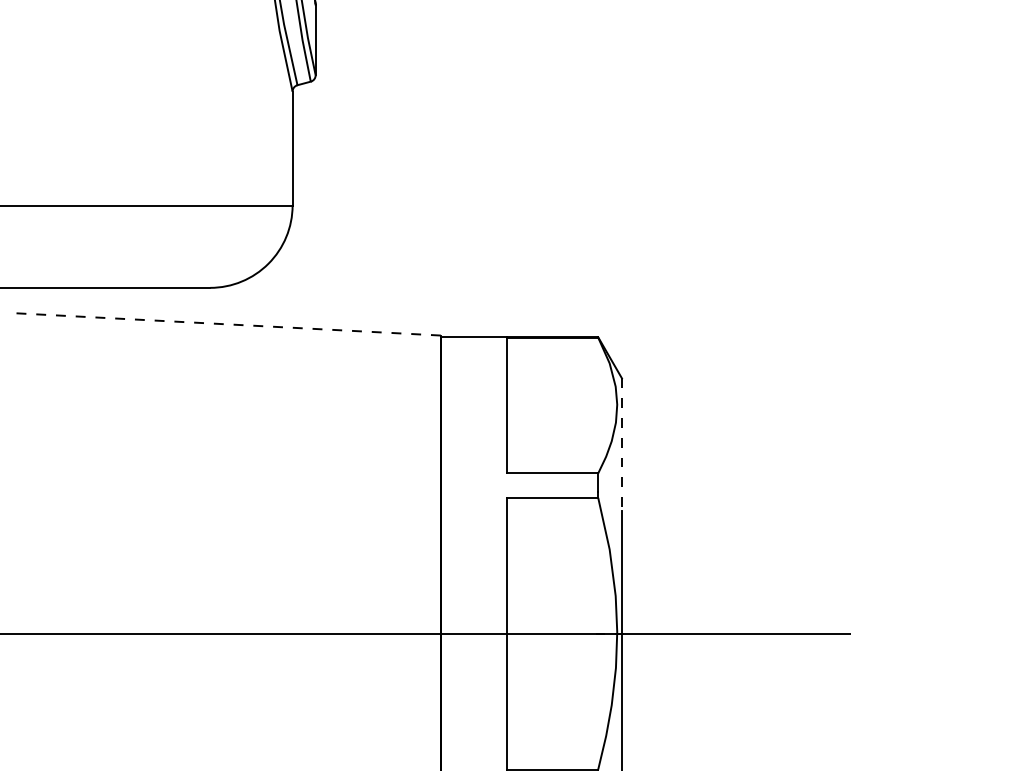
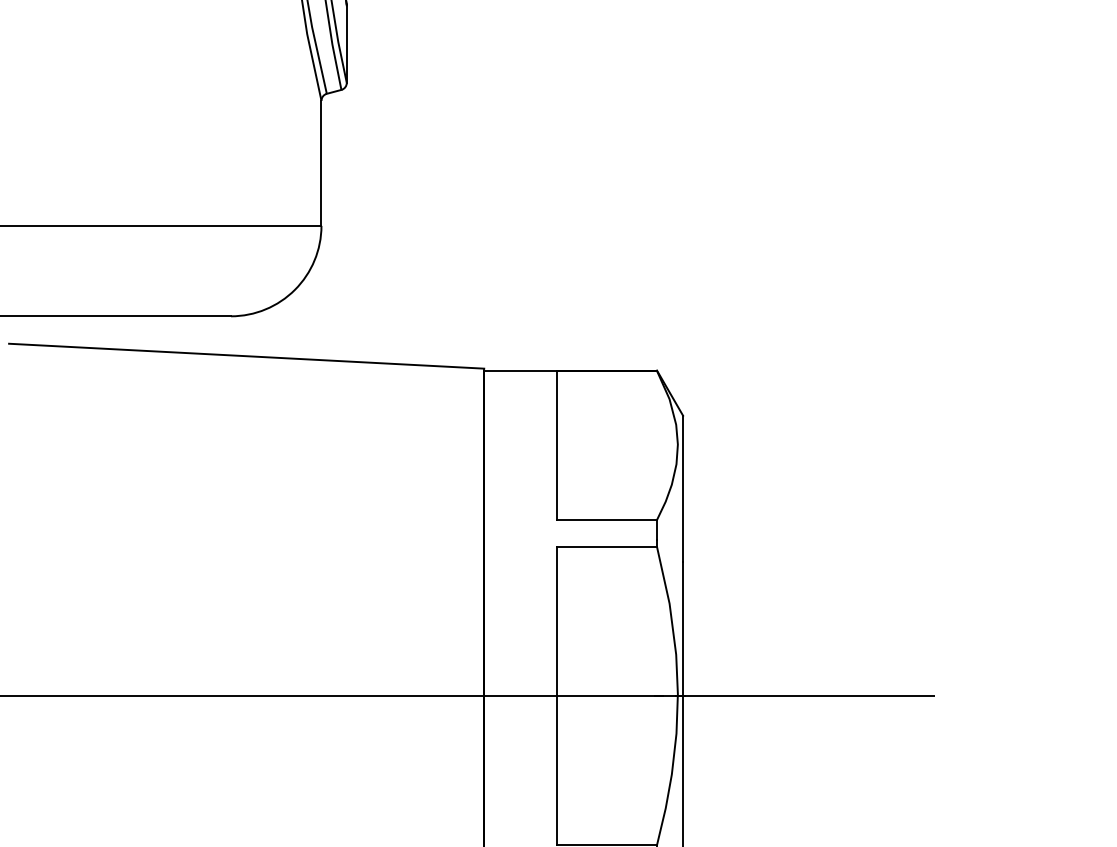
line: (224, 324) -> (246, 356), dashed -> solid
line: (622, 444) -> (683, 488), dashed -> solid

